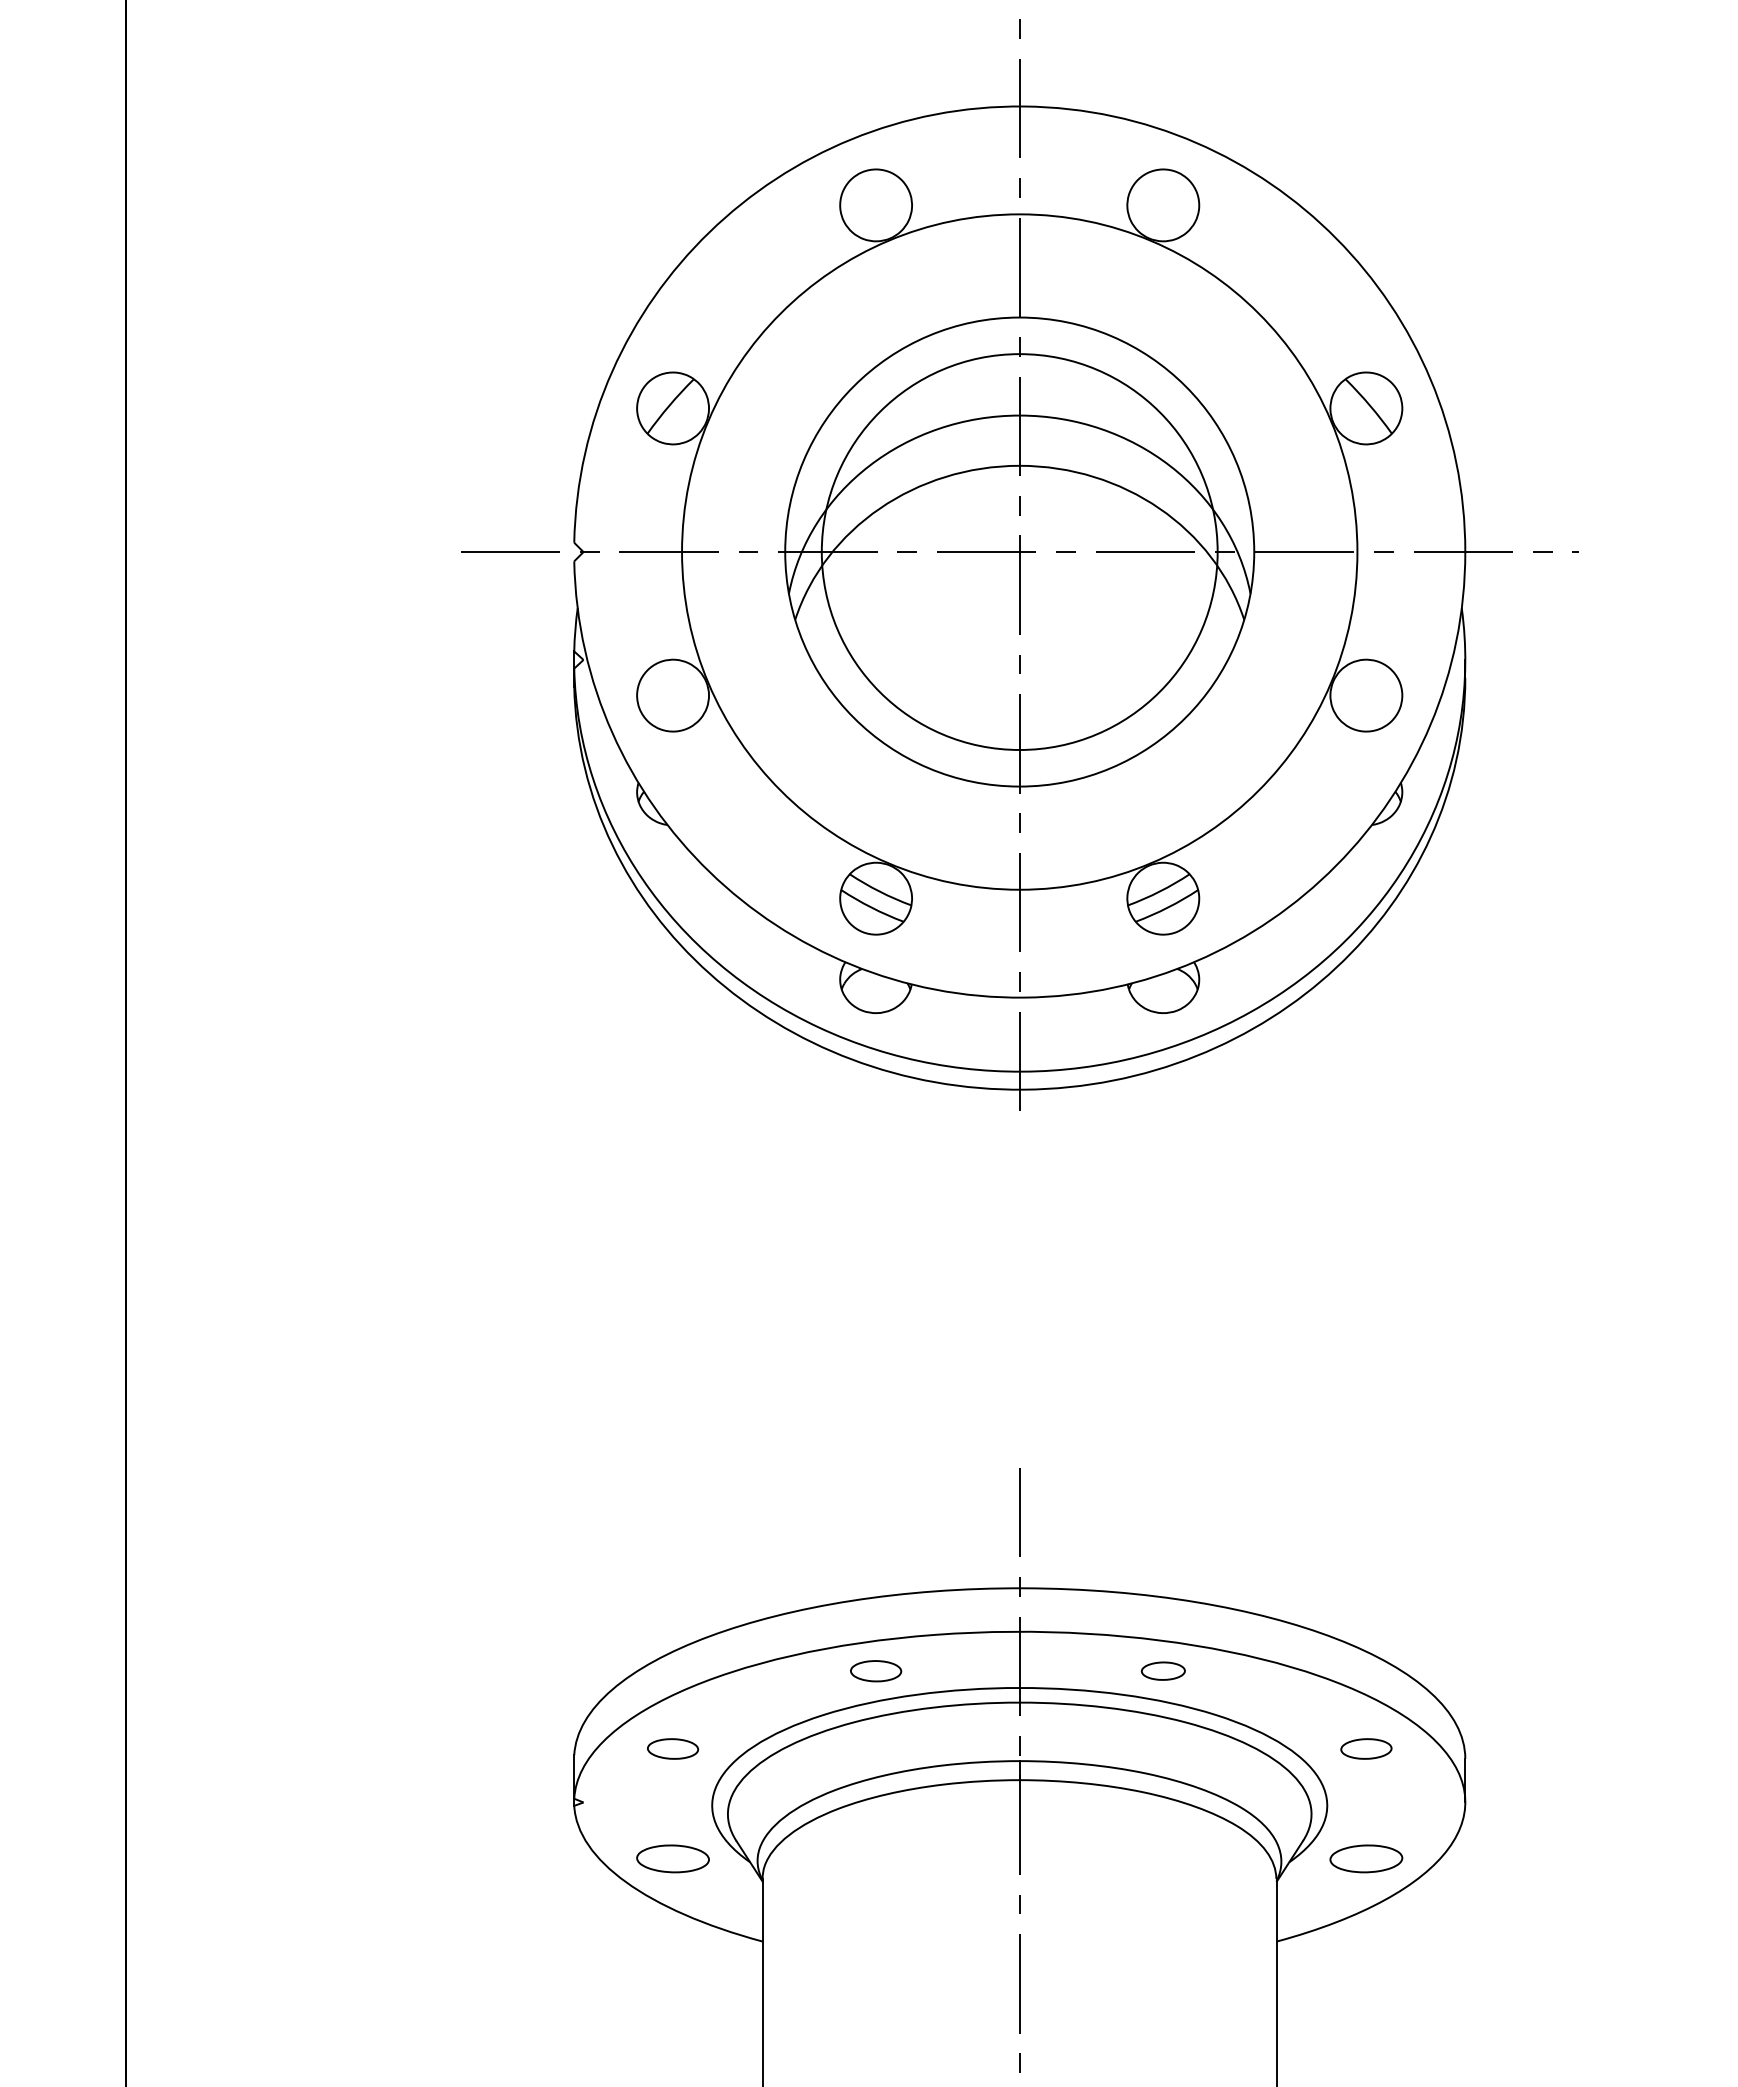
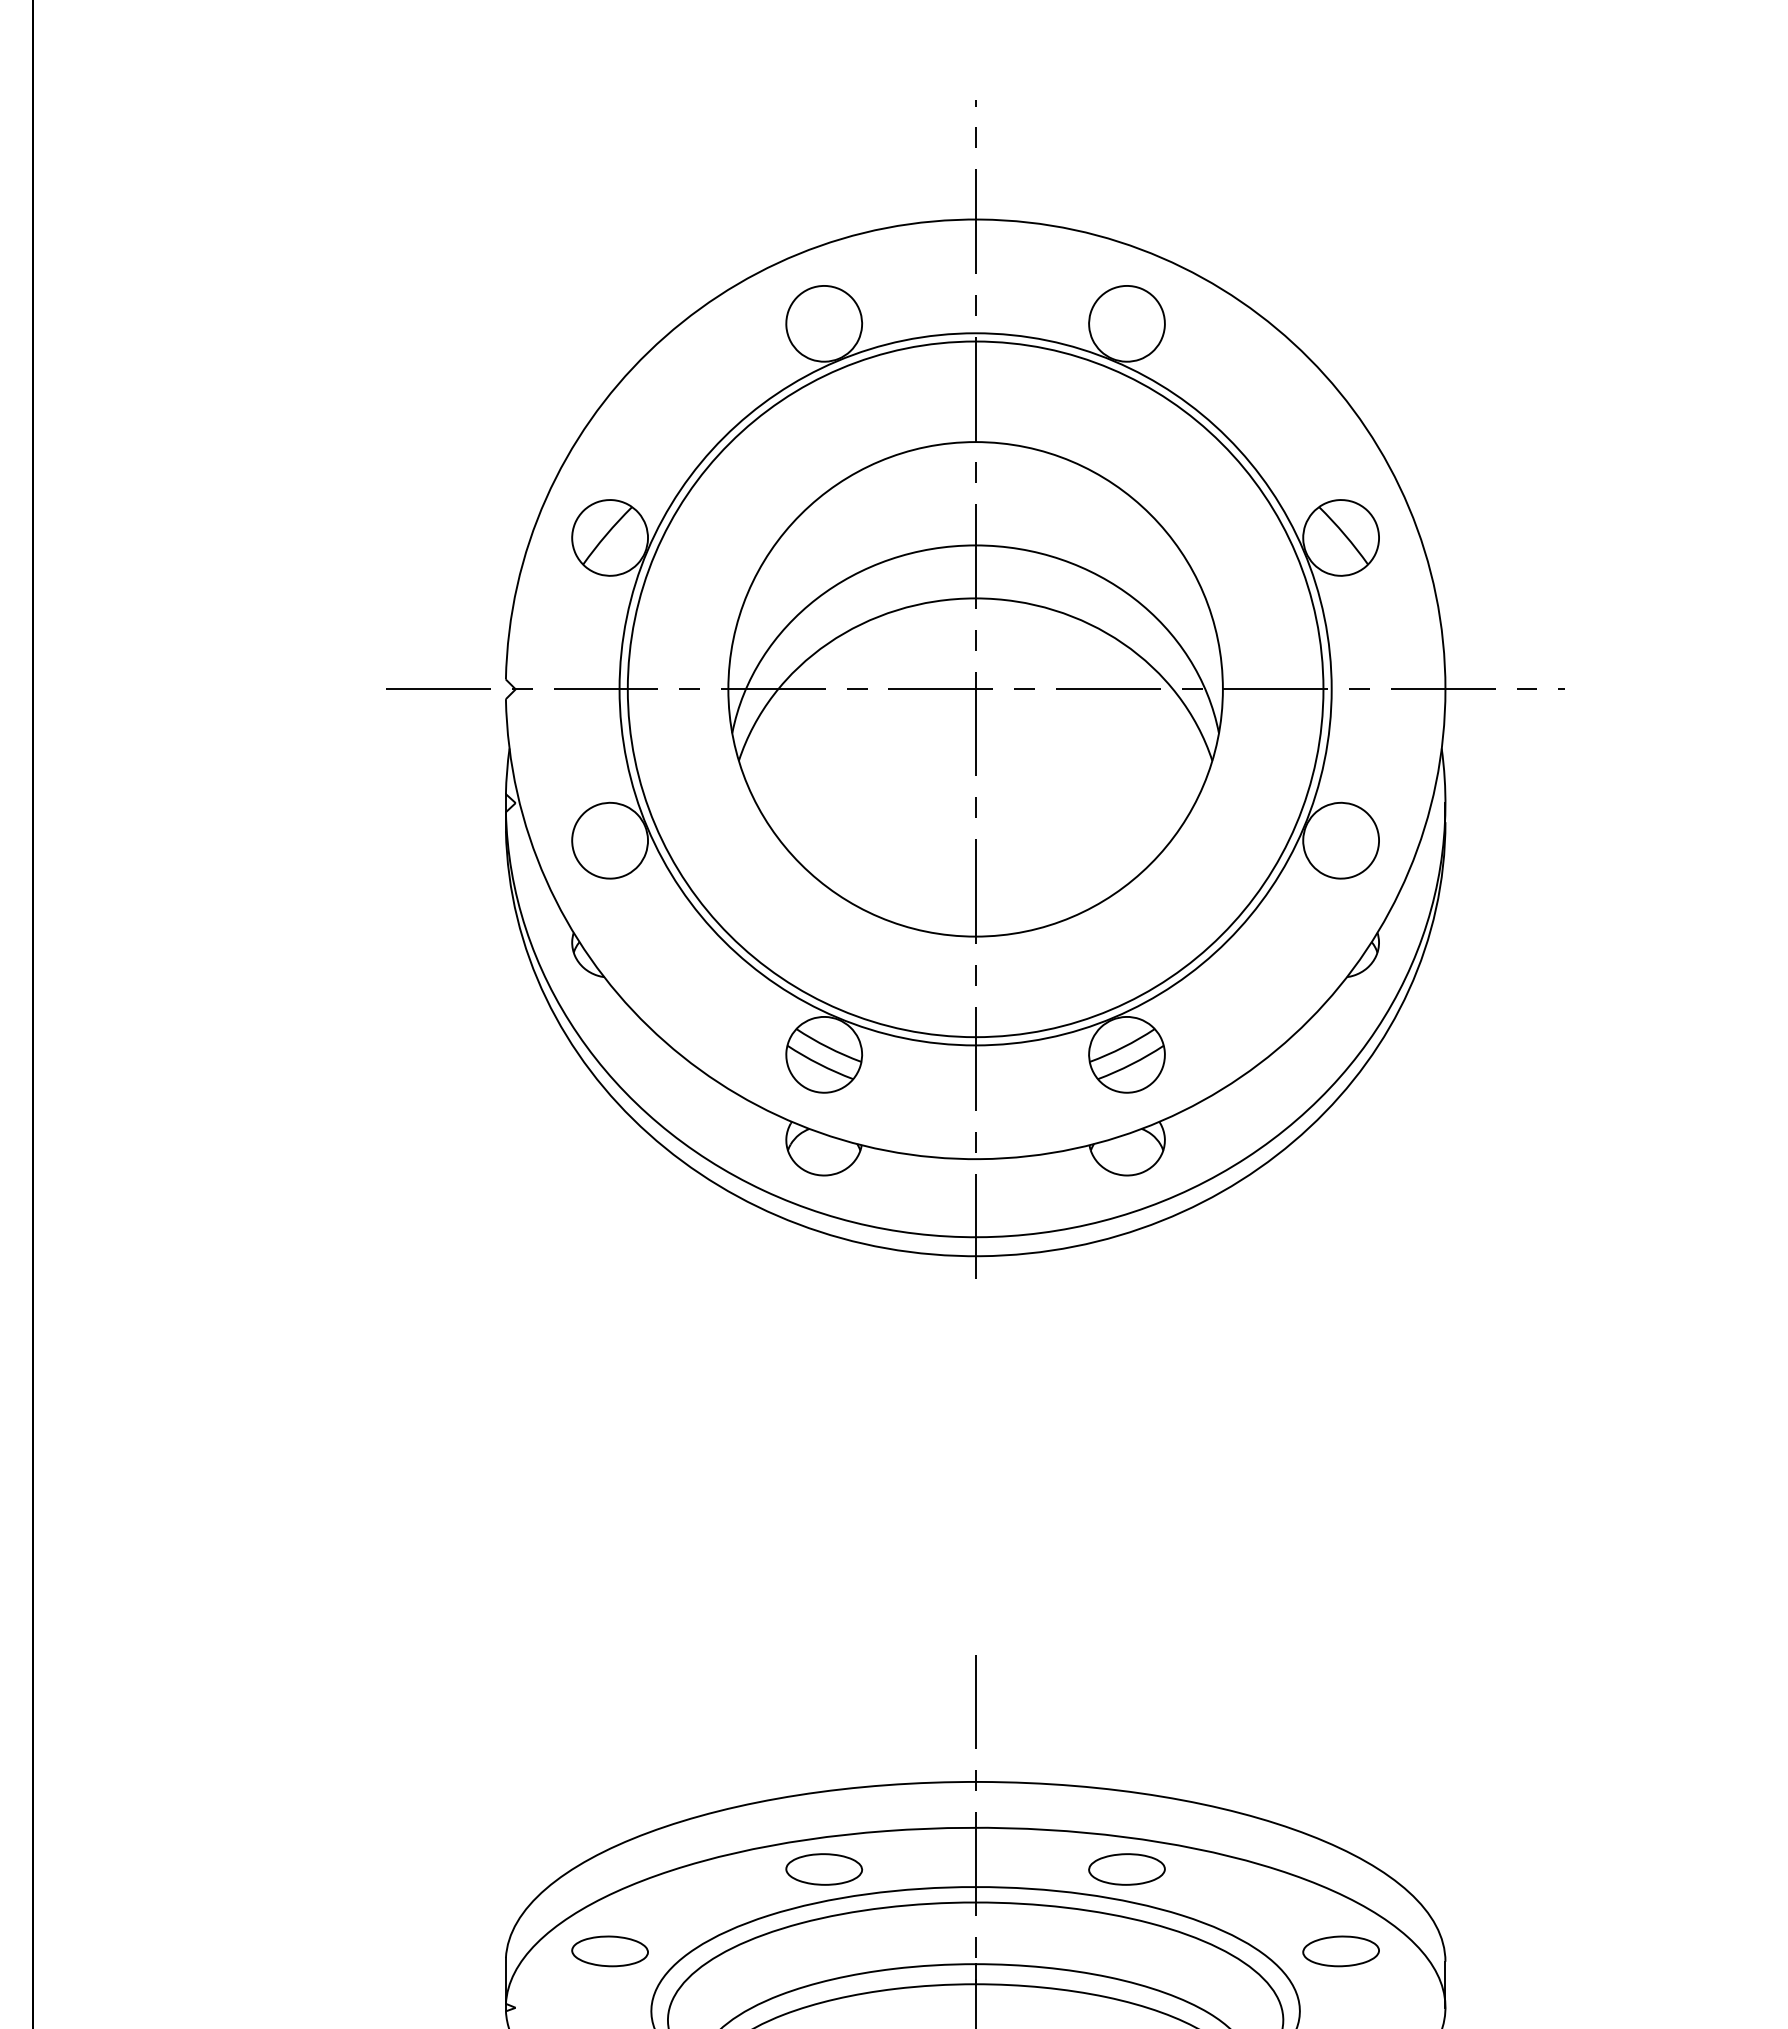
circle: (1019, 551) -> (975, 688), size x1.67
part: (875, 1670) -> (823, 1868), size x1.43
part: (1163, 1670) -> (1127, 1868), size x1.67
part: (672, 1748) -> (609, 1950), size x1.43
part: (1366, 1748) -> (1341, 1950), size x1.43

